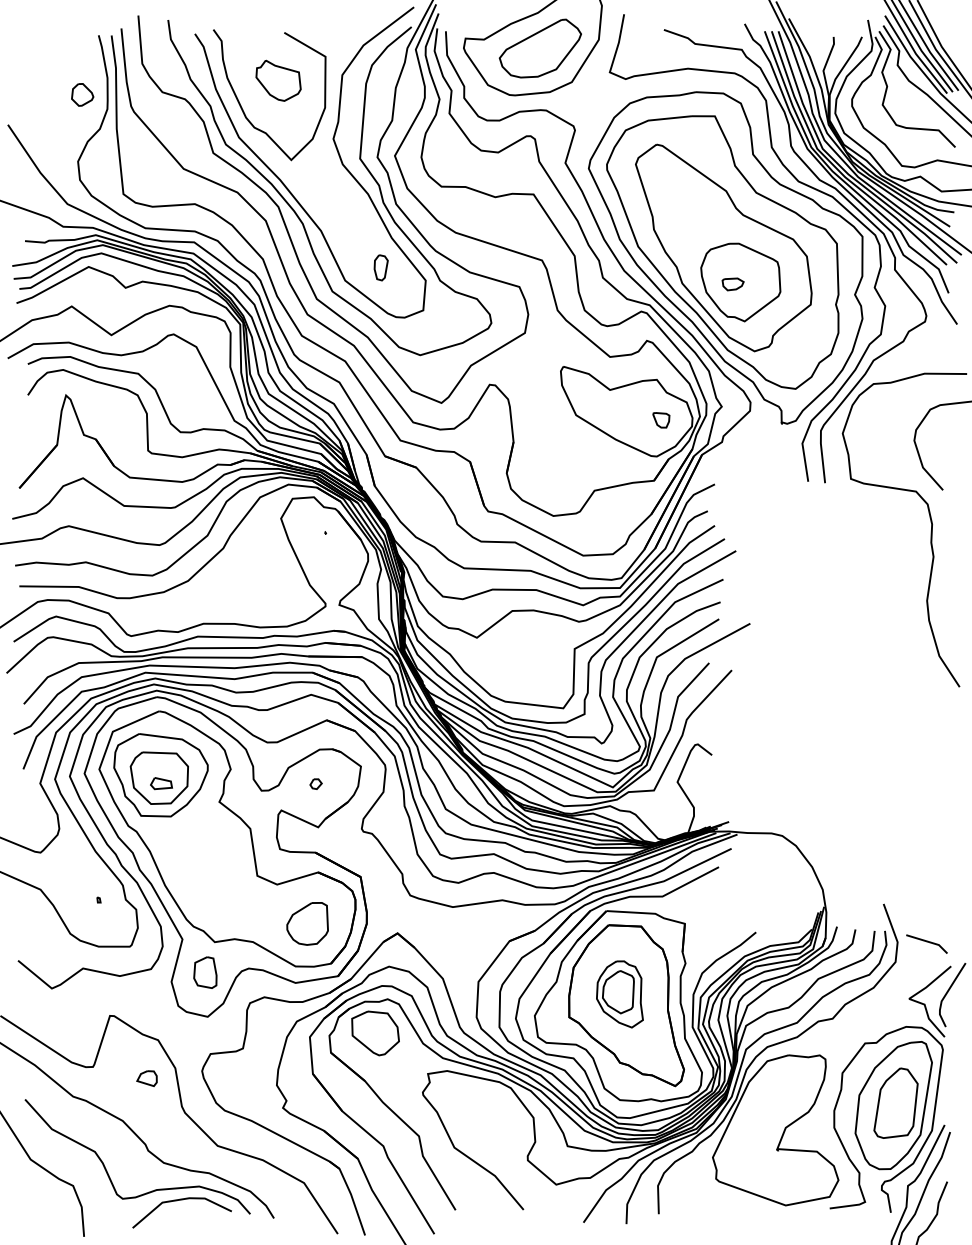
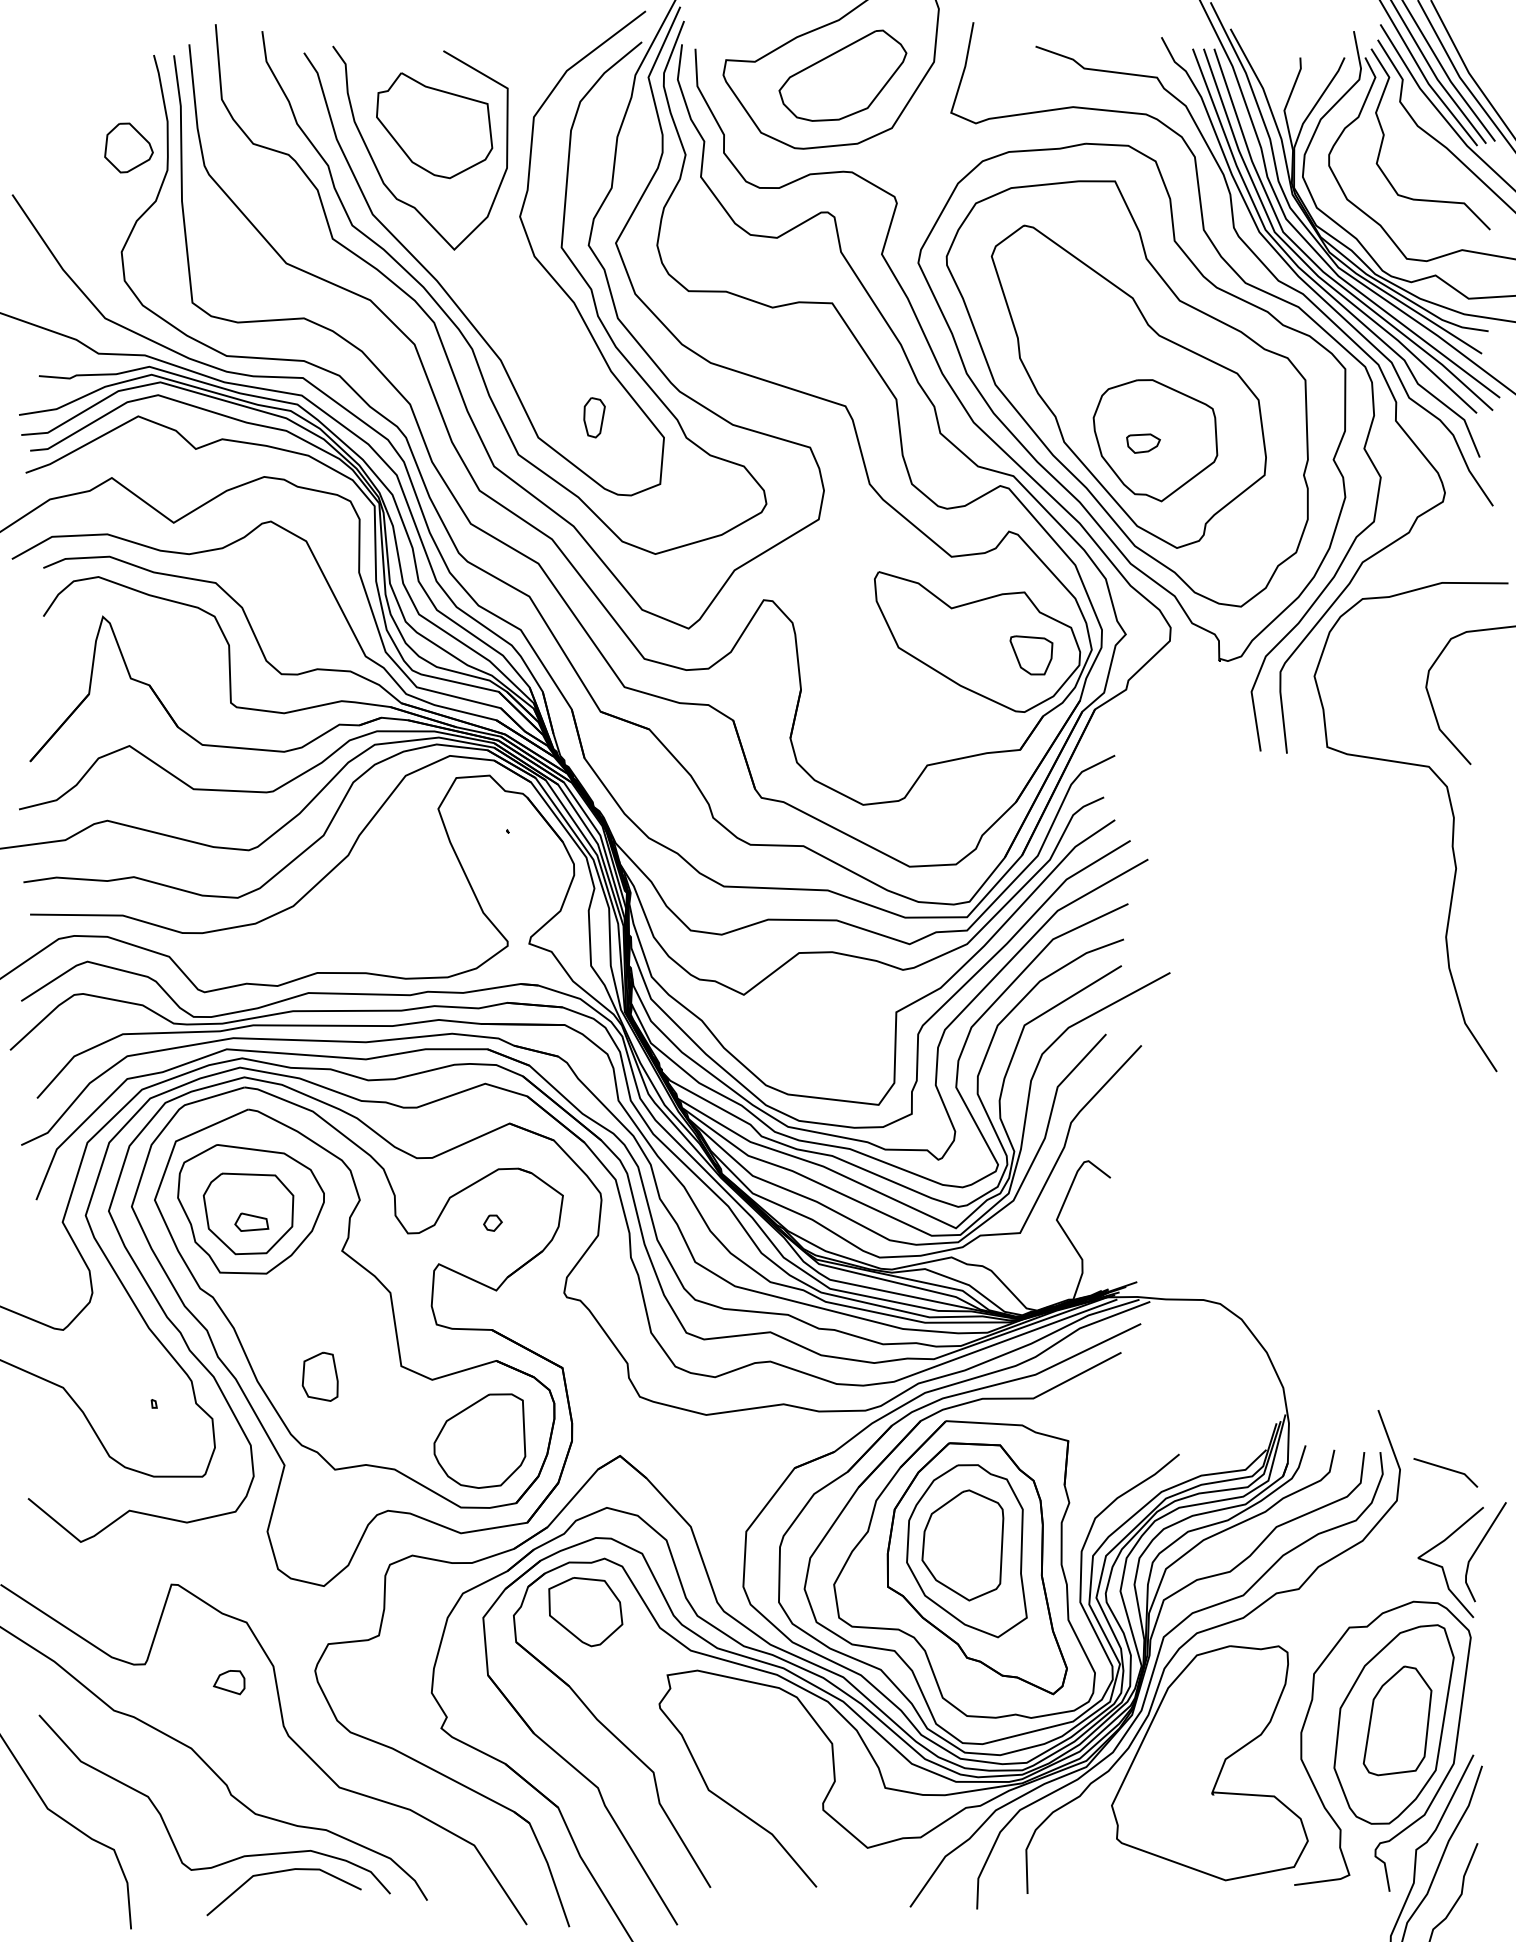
part: (278, 80) -> (434, 125), size x1.67
part: (82, 94) -> (128, 147), size x1.43
part: (661, 420) -> (1031, 655), size x1.67
part: (307, 923) -> (479, 1440), size x1.43
part: (205, 972) -> (320, 1376), moved
part: (619, 994) -> (966, 1551), size x1.67

